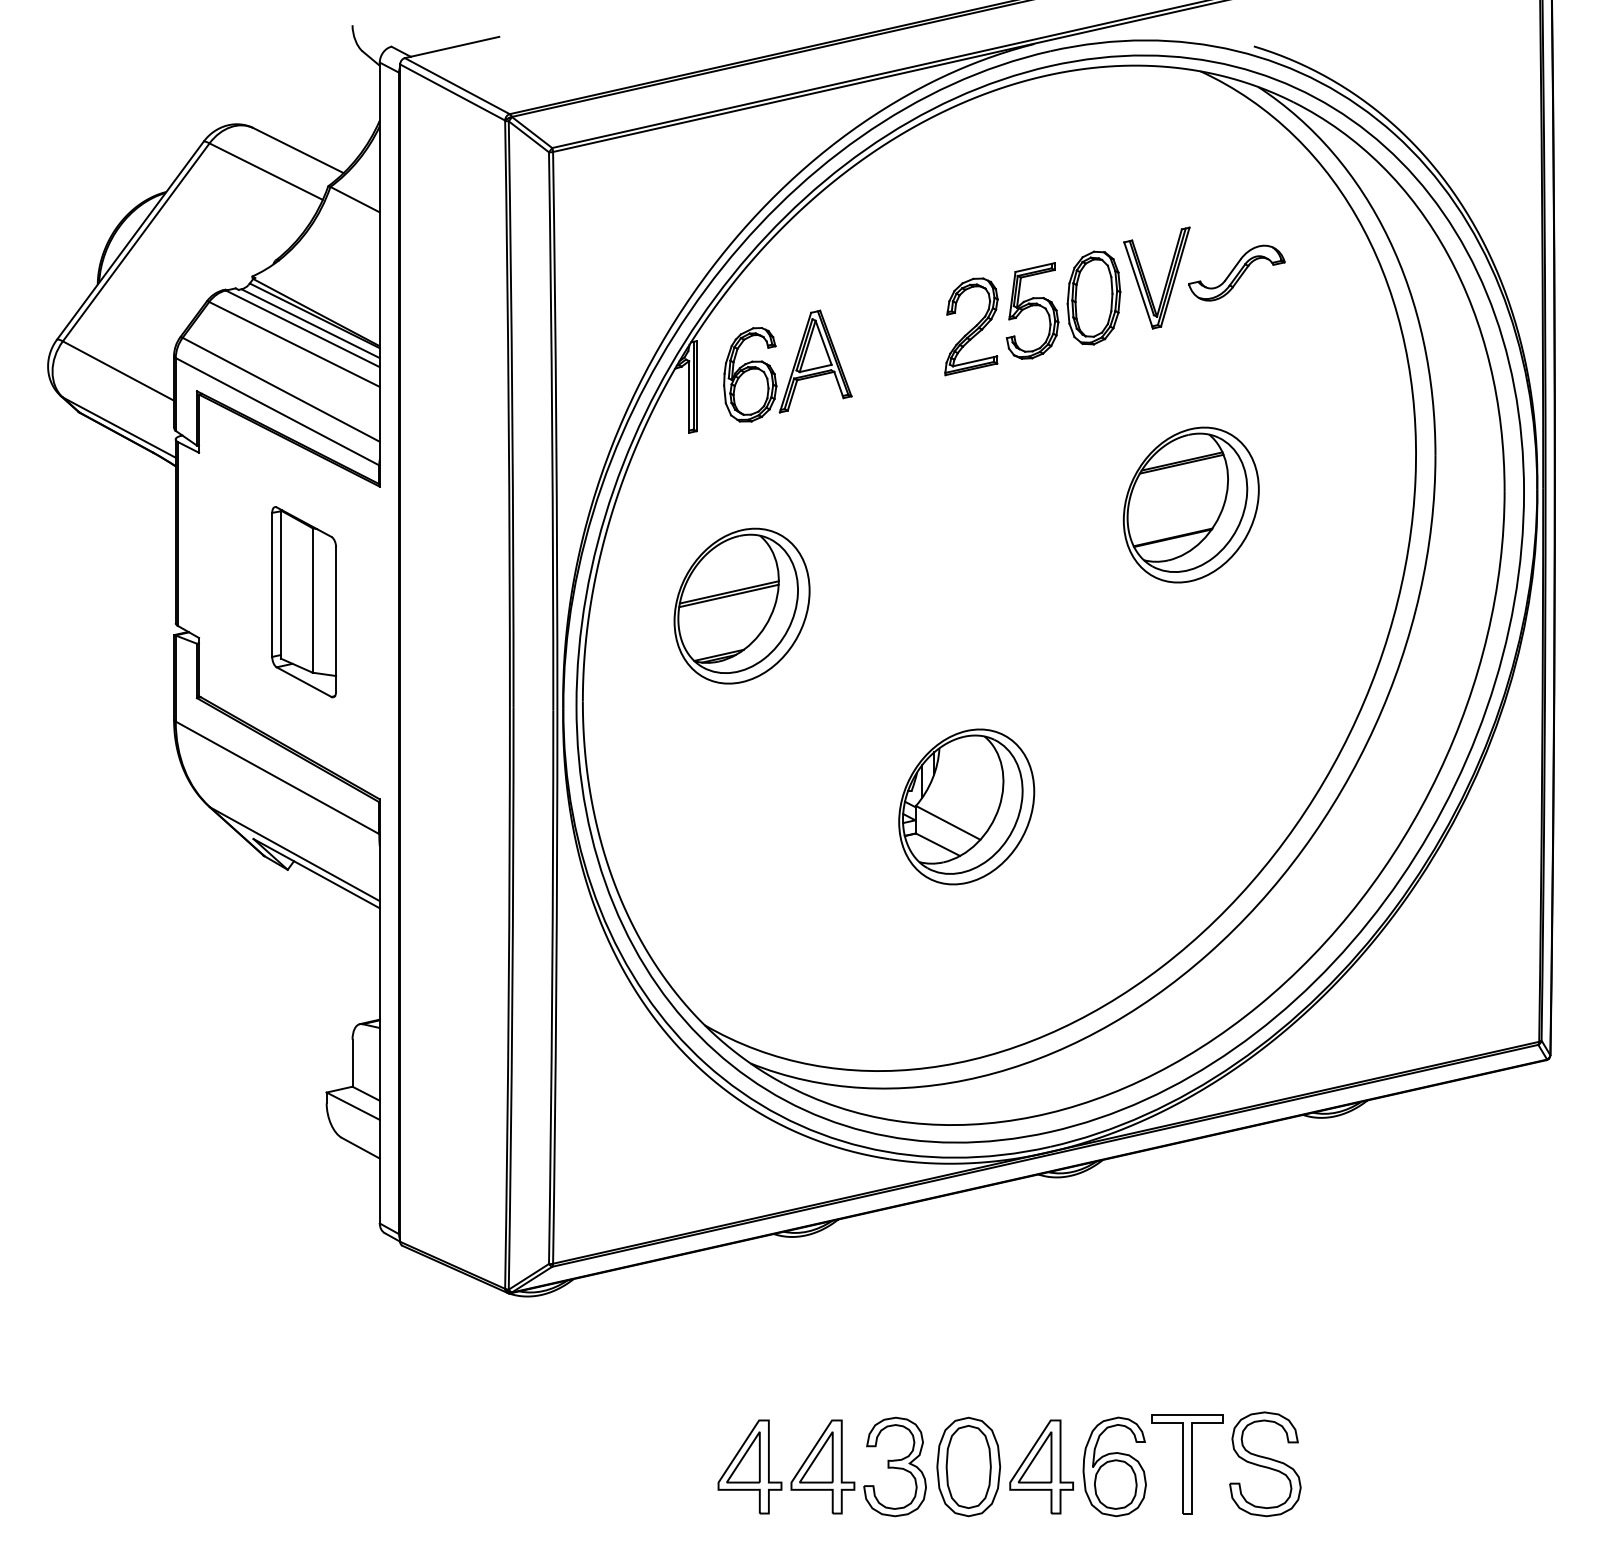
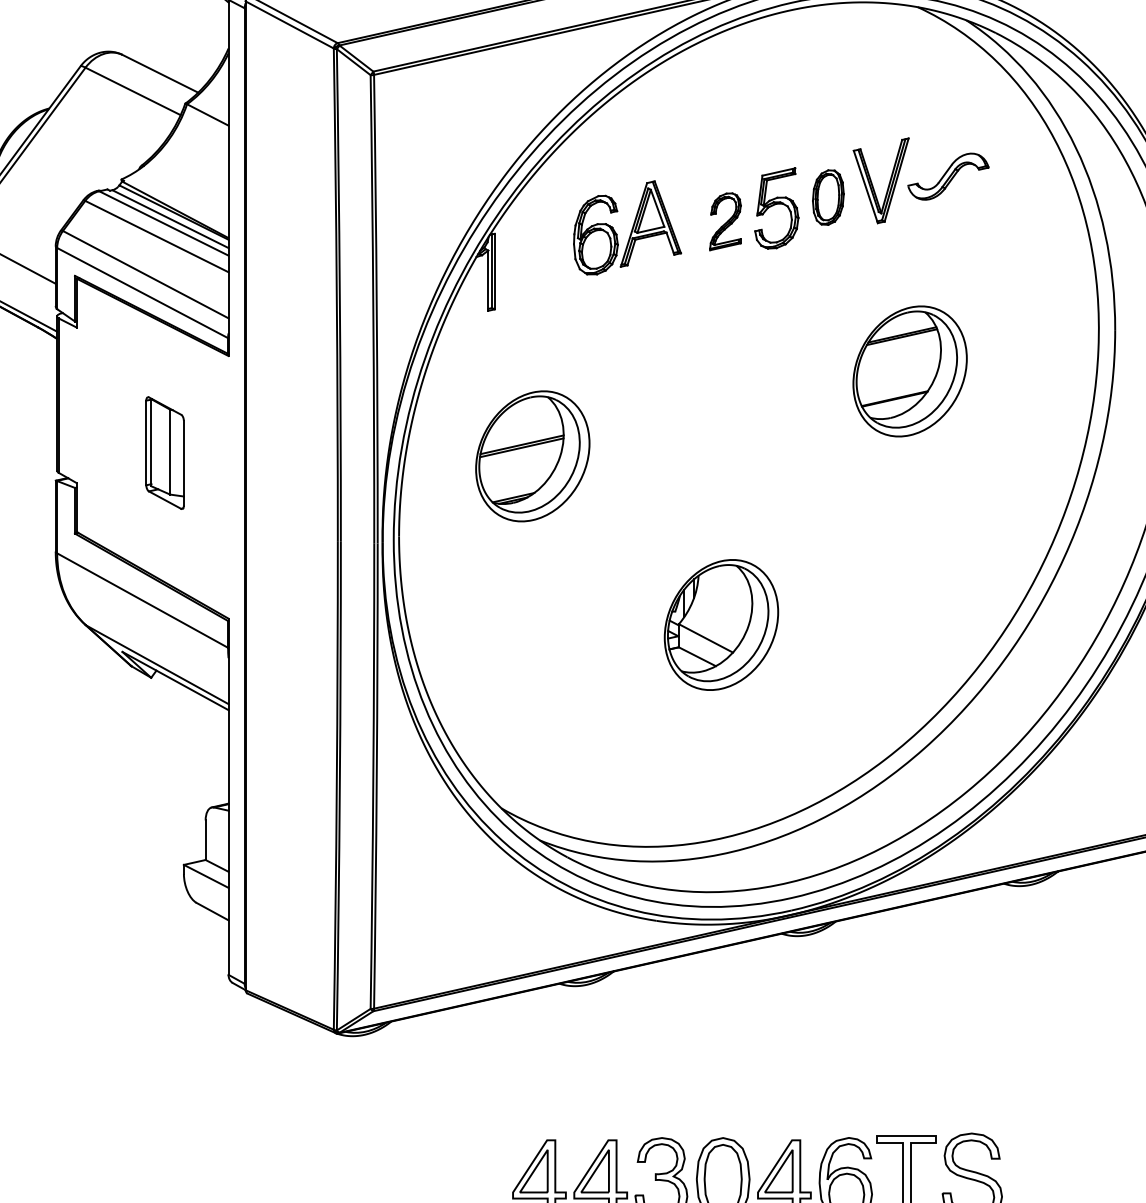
part: (1093, 297) -> (827, 197), size x0.7
part: (971, 326) -> (725, 221), size x0.7
part: (787, 365) -> (627, 227), moved
part: (304, 602) -> (165, 453), size x0.7

